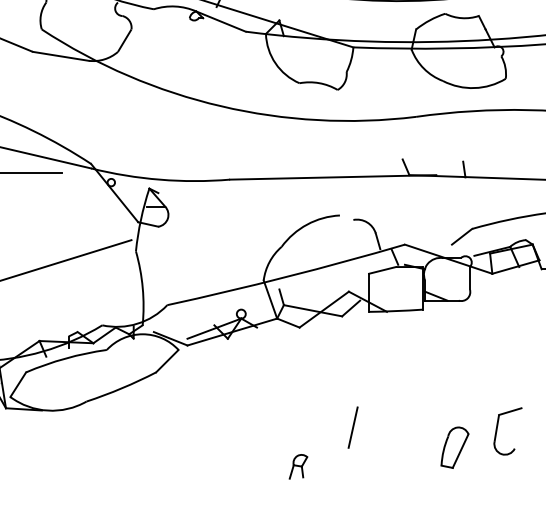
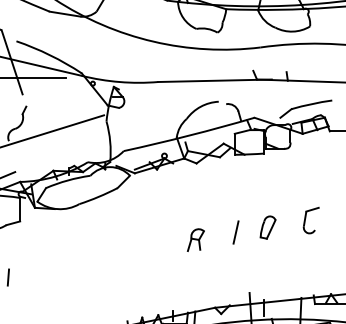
line: (352, 427) -> (235, 232), moved
part: (453, 447) -> (267, 227), moved
part: (297, 465) -> (195, 239), size x1.67

